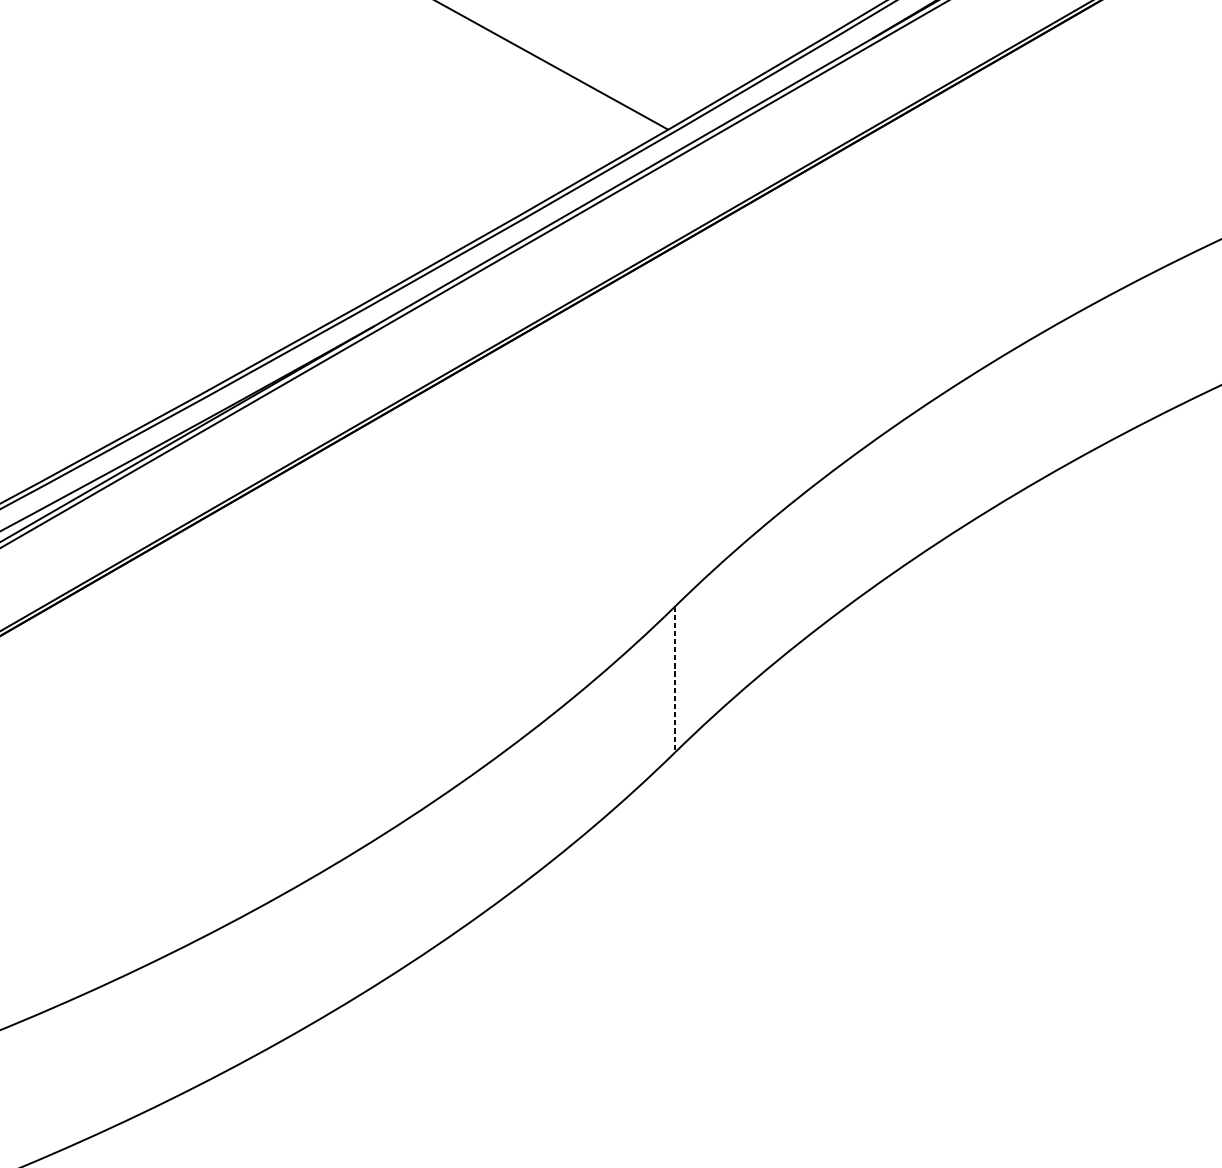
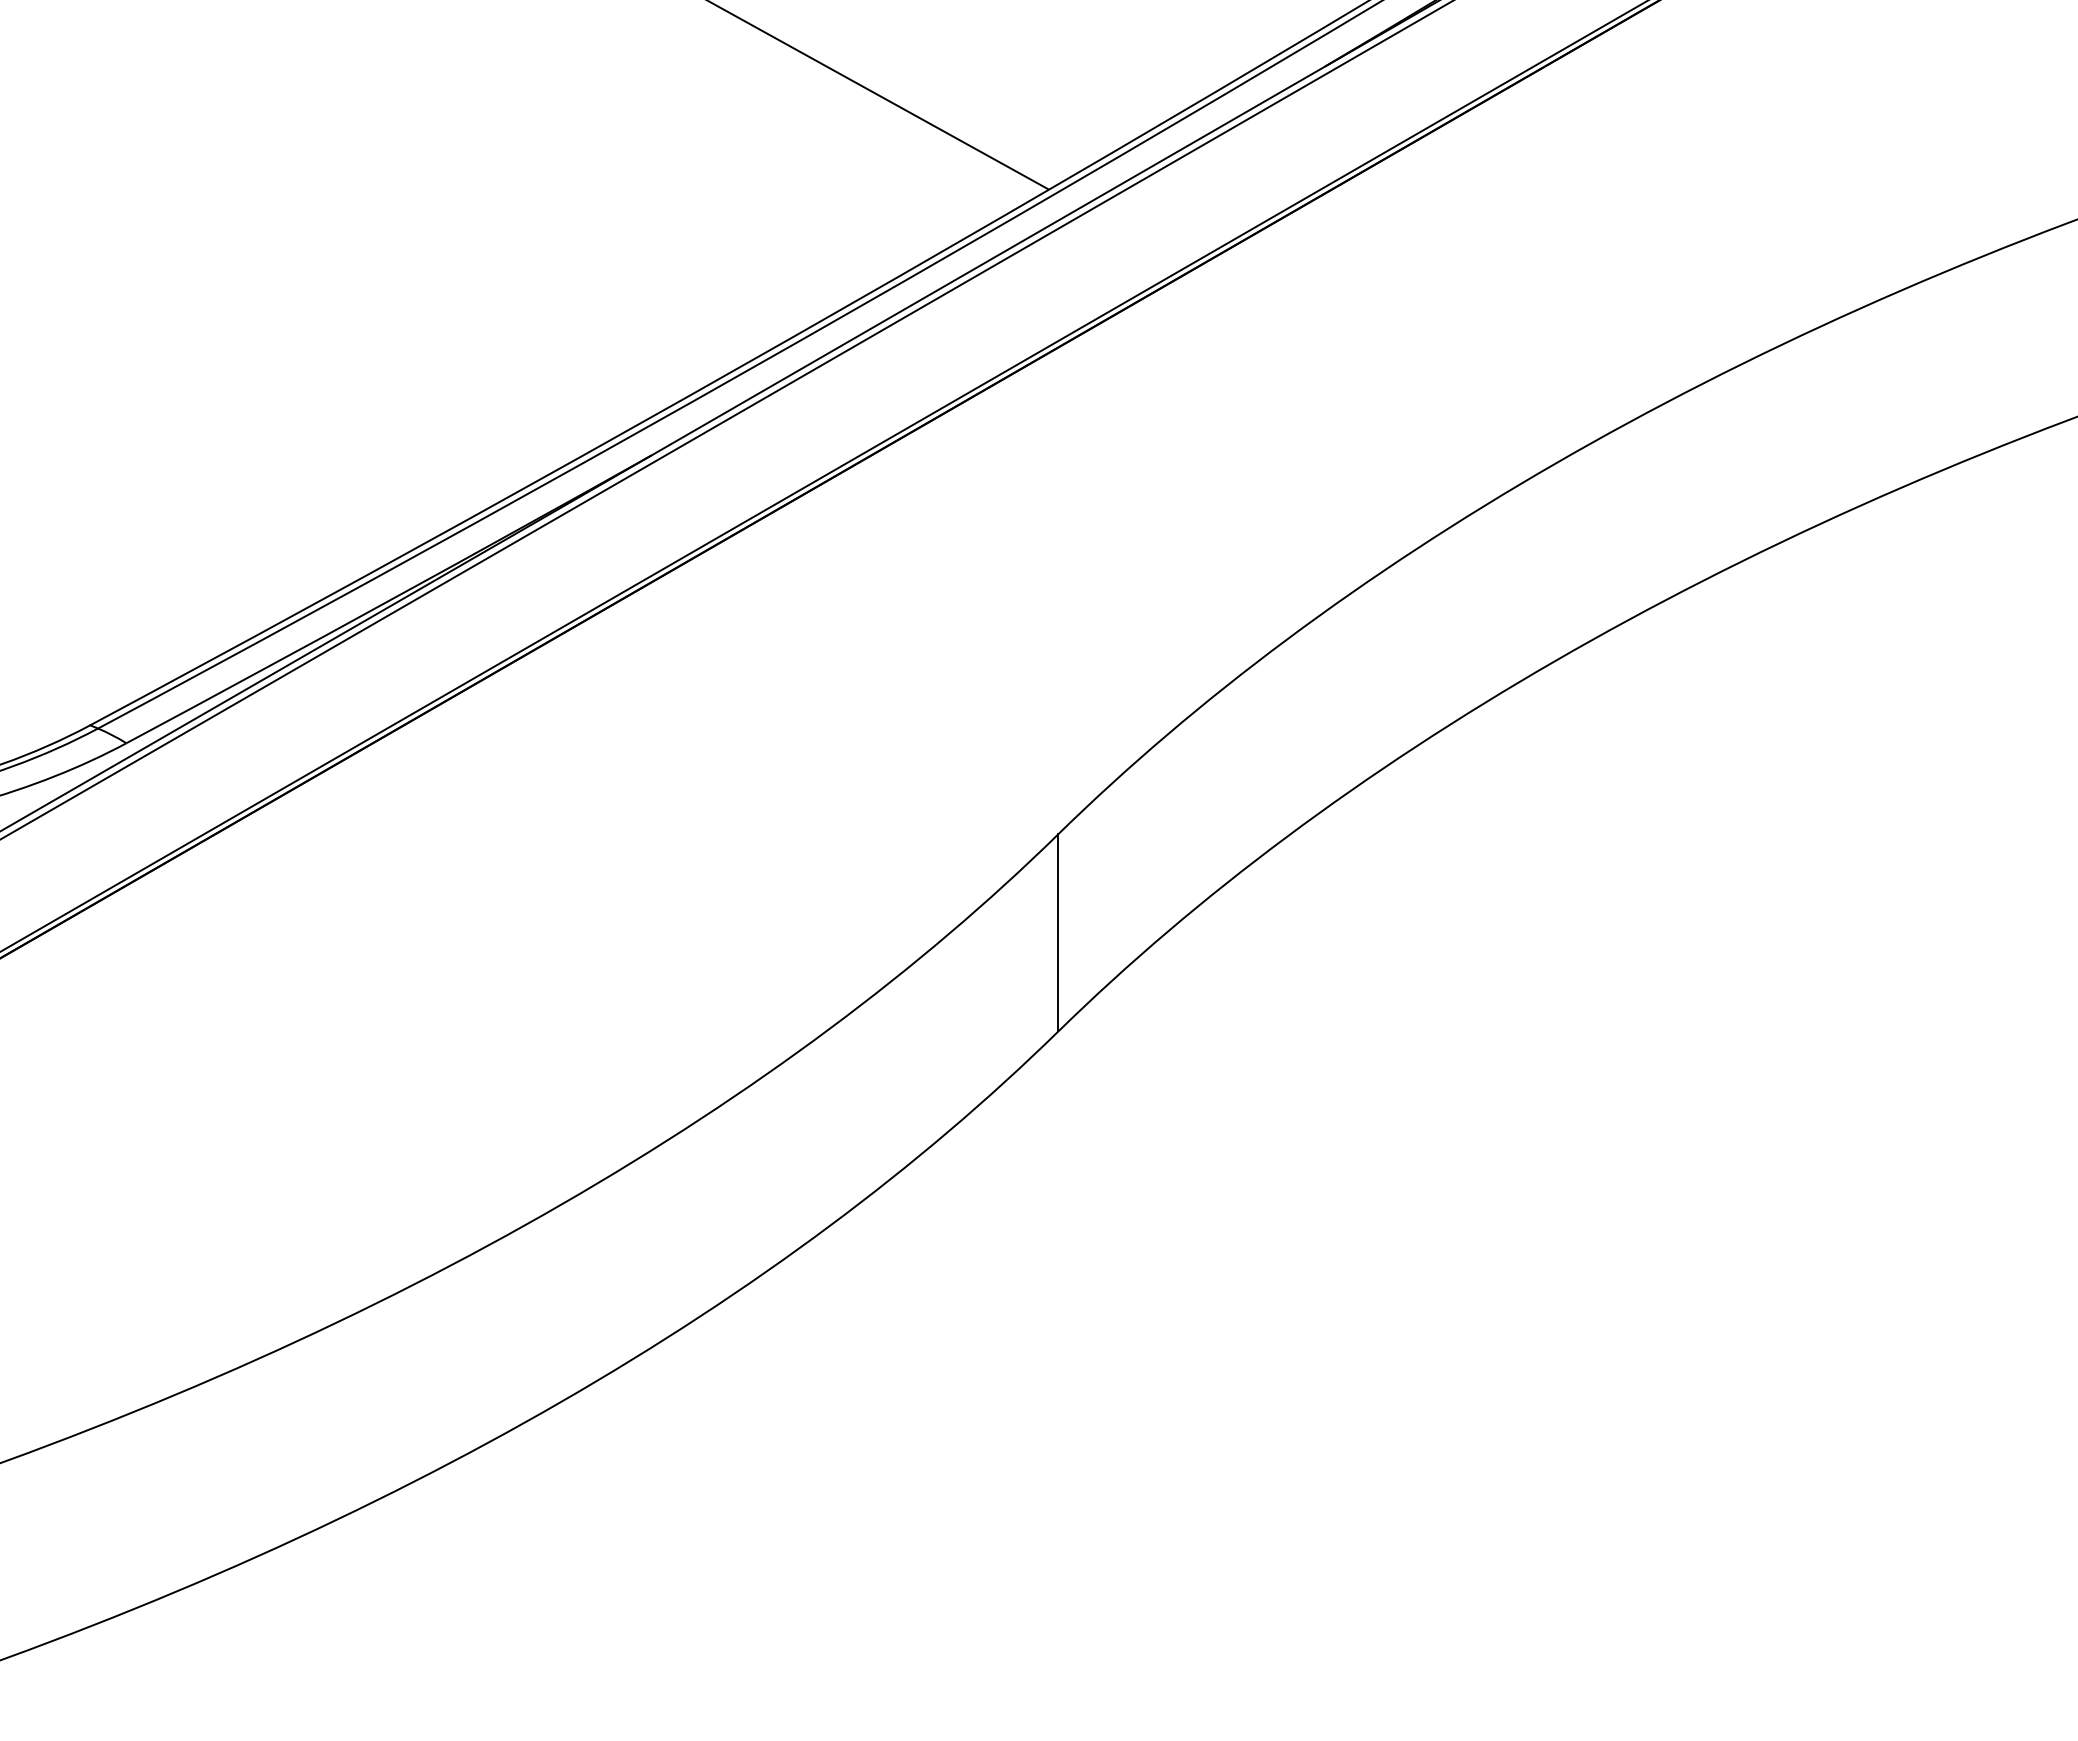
line: (675, 679) -> (1058, 932), dashed -> solid

